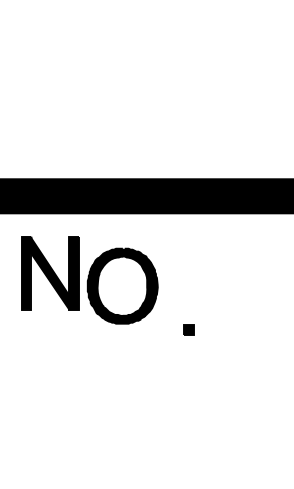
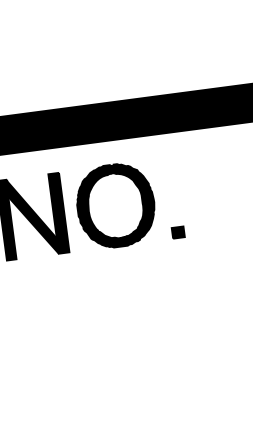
part: (122, 285) -> (115, 205), moved
part: (188, 329) -> (177, 232), moved

